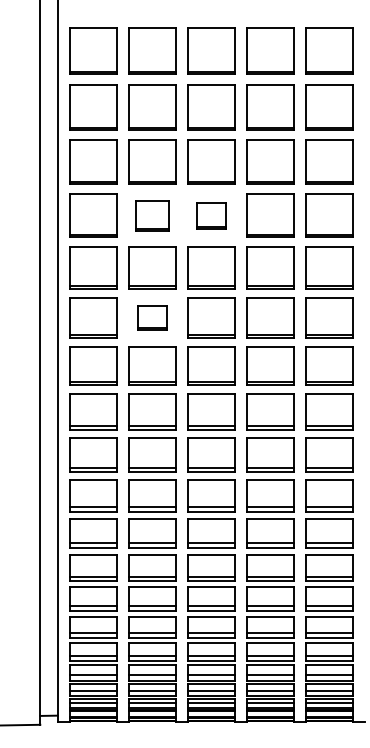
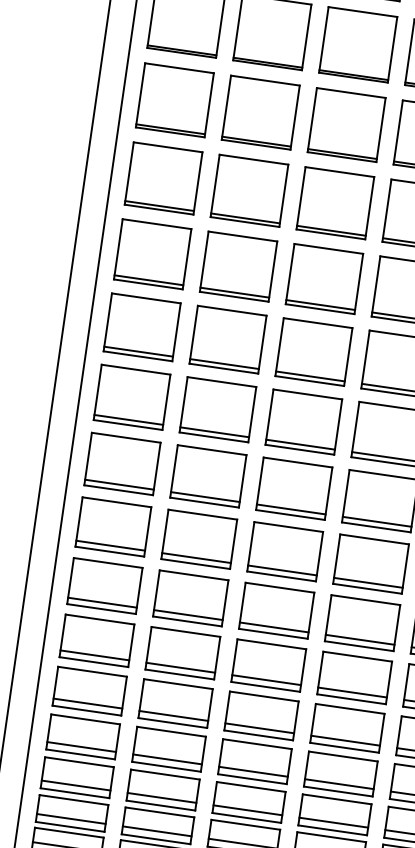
part: (152, 215) -> (249, 190), size x1.43
part: (211, 215) -> (335, 202), size x1.67
part: (152, 317) -> (228, 338), size x1.67

